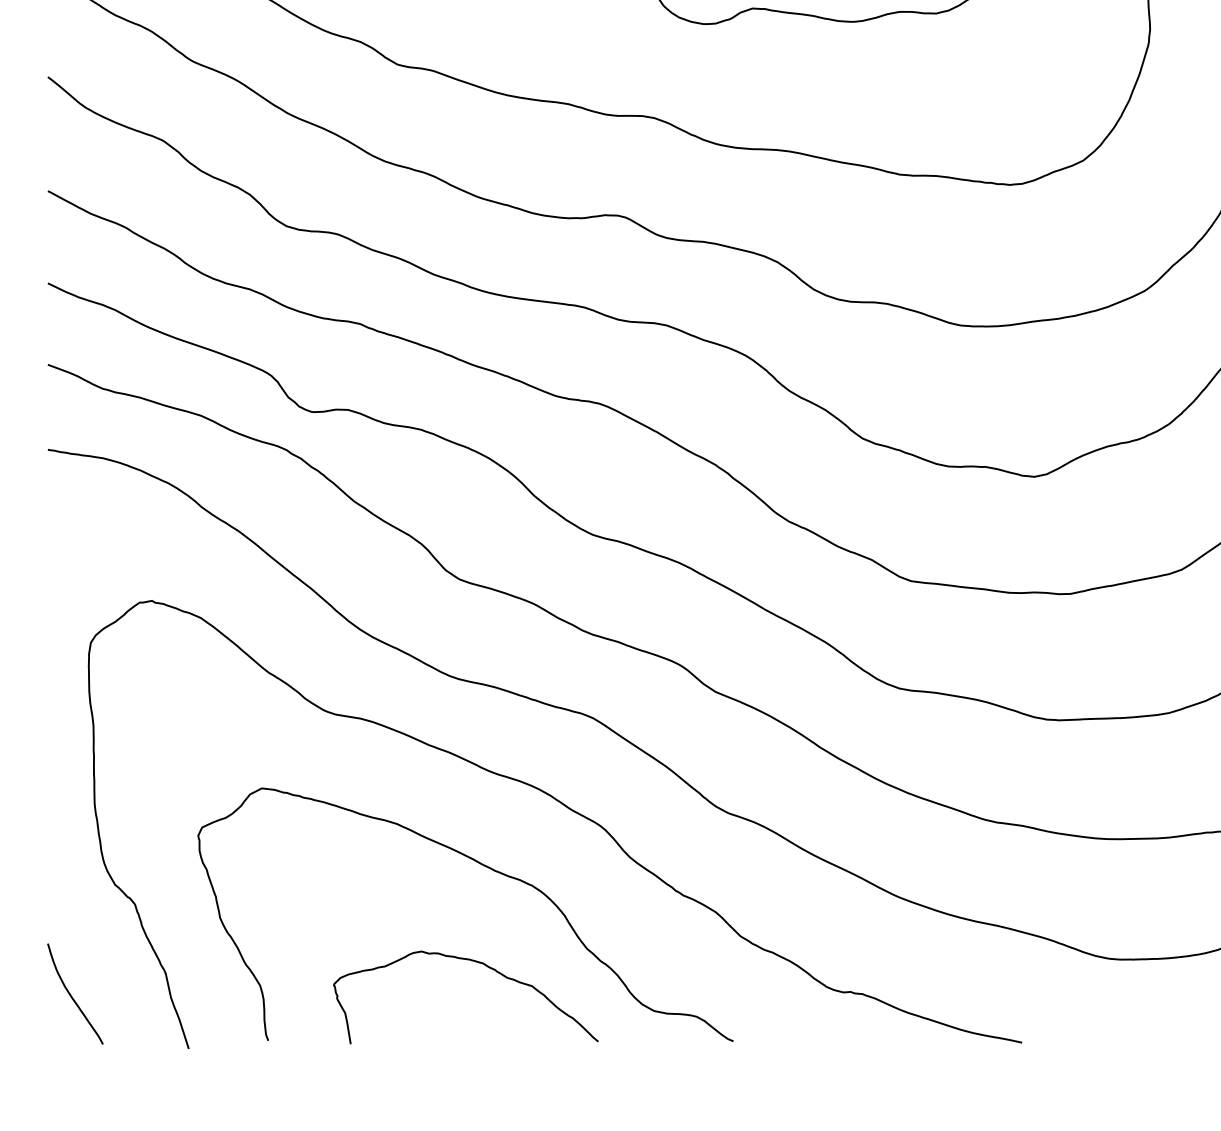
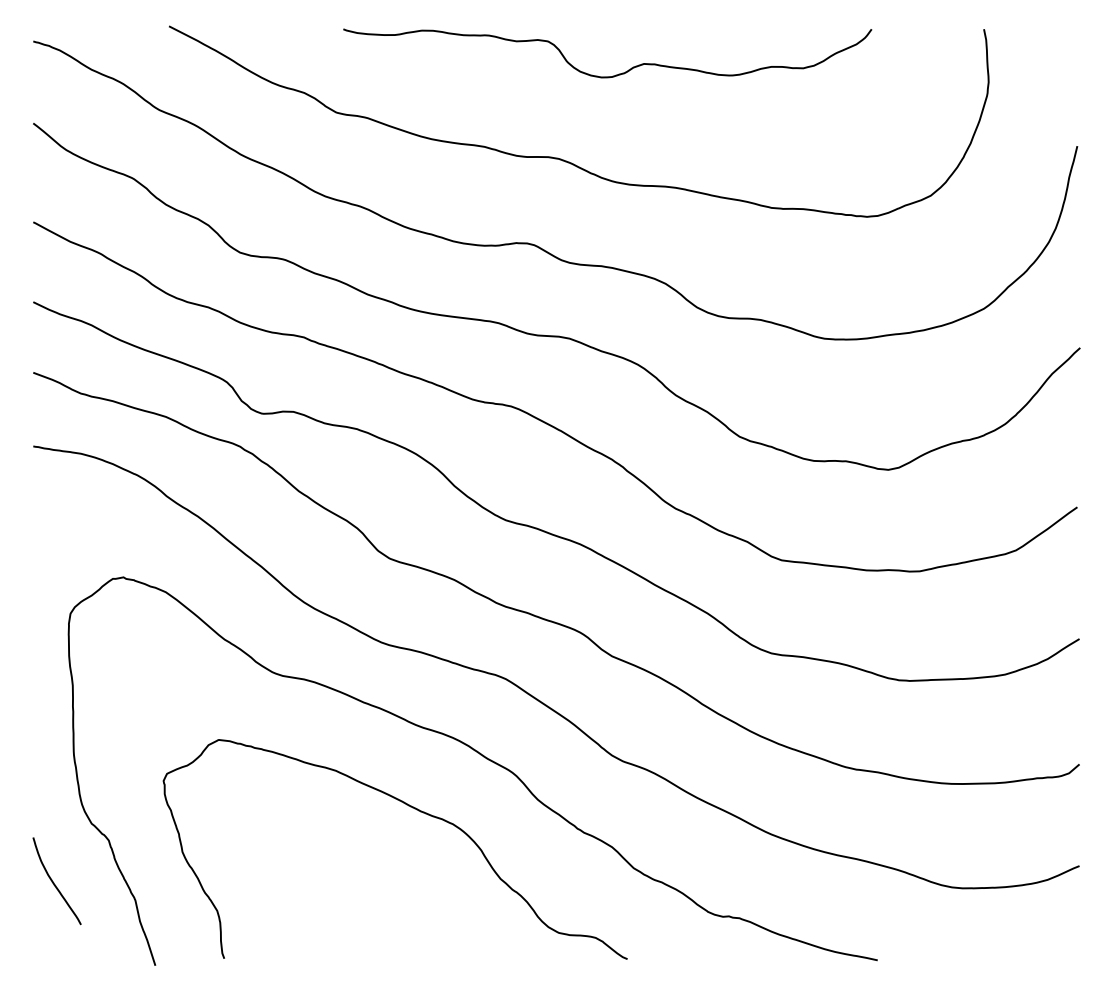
curve: (472, 962) -> (401, 890), removed
curve: (72, 995) -> (54, 882), moved

